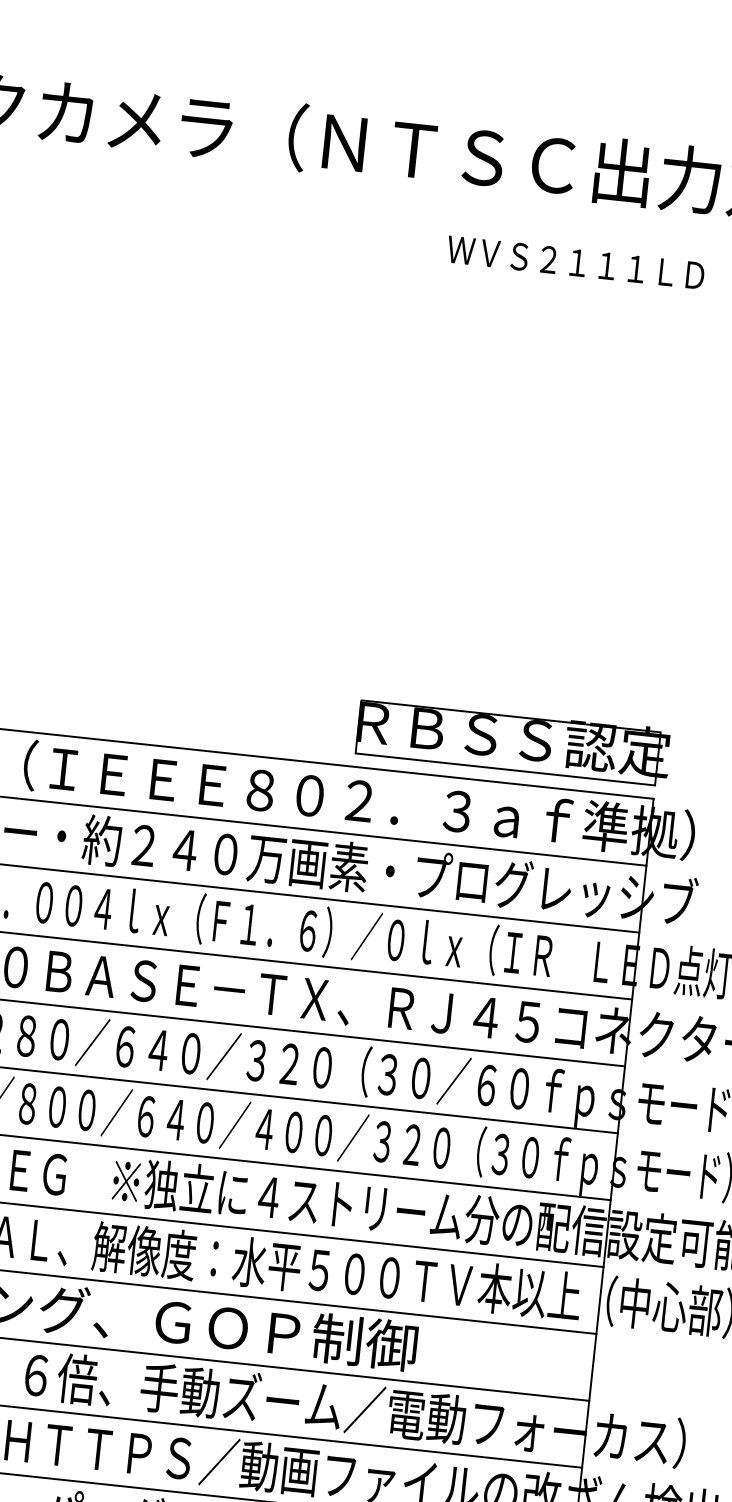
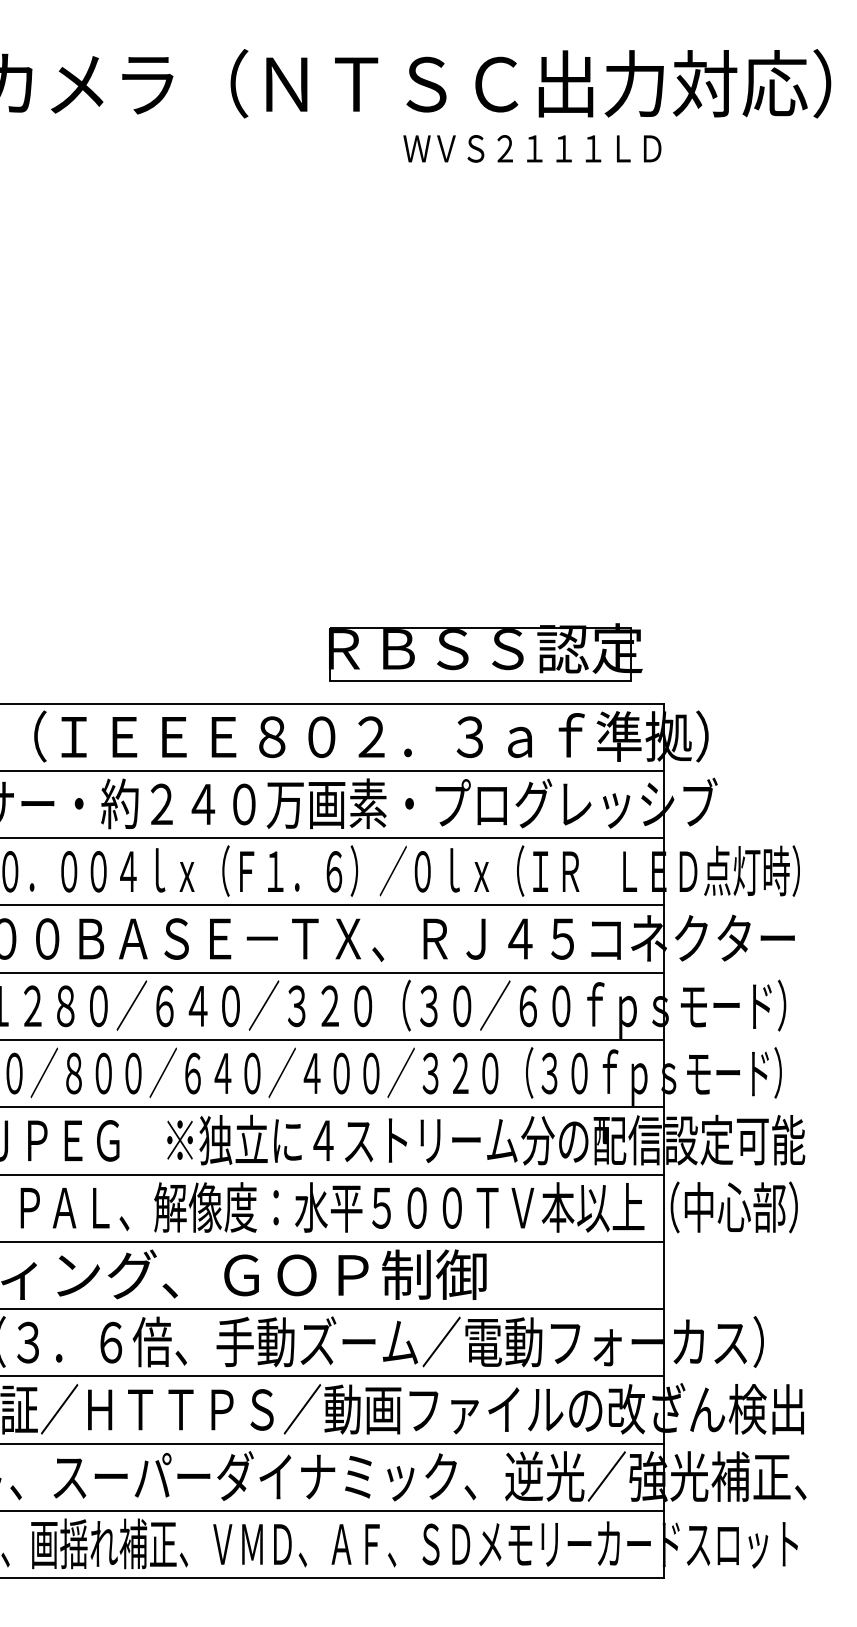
text: (575, 262) -> (532, 148), moved
part: (513, 741) -> (485, 652), moved

